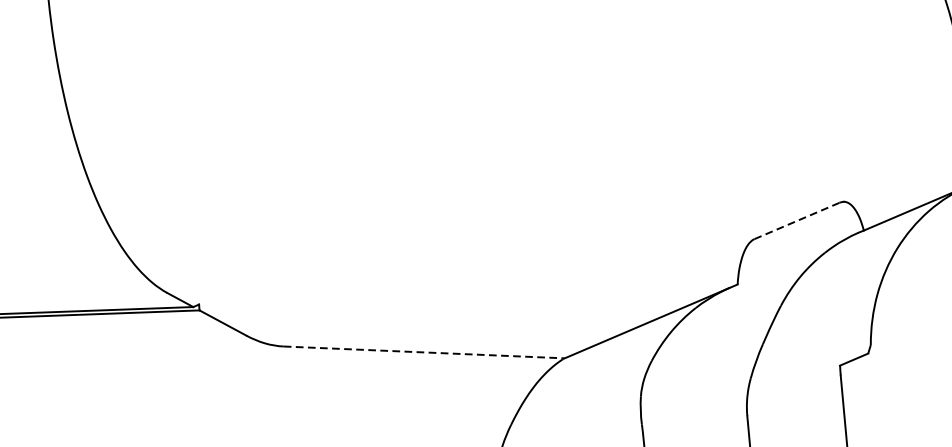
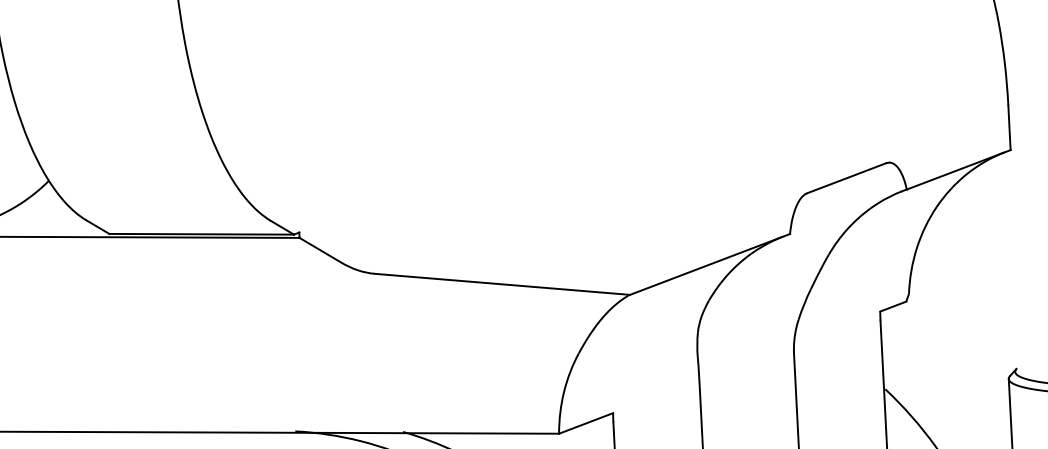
line: (798, 221) -> (847, 178), dashed -> solid
line: (424, 352) -> (502, 284), dashed -> solid

